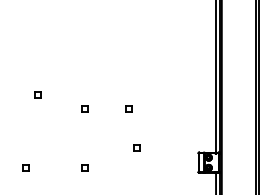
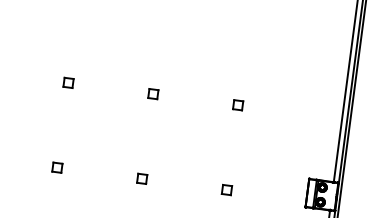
part: (37, 94) -> (67, 81), moved
part: (128, 108) -> (237, 104), moved
part: (136, 147) -> (226, 189), moved

